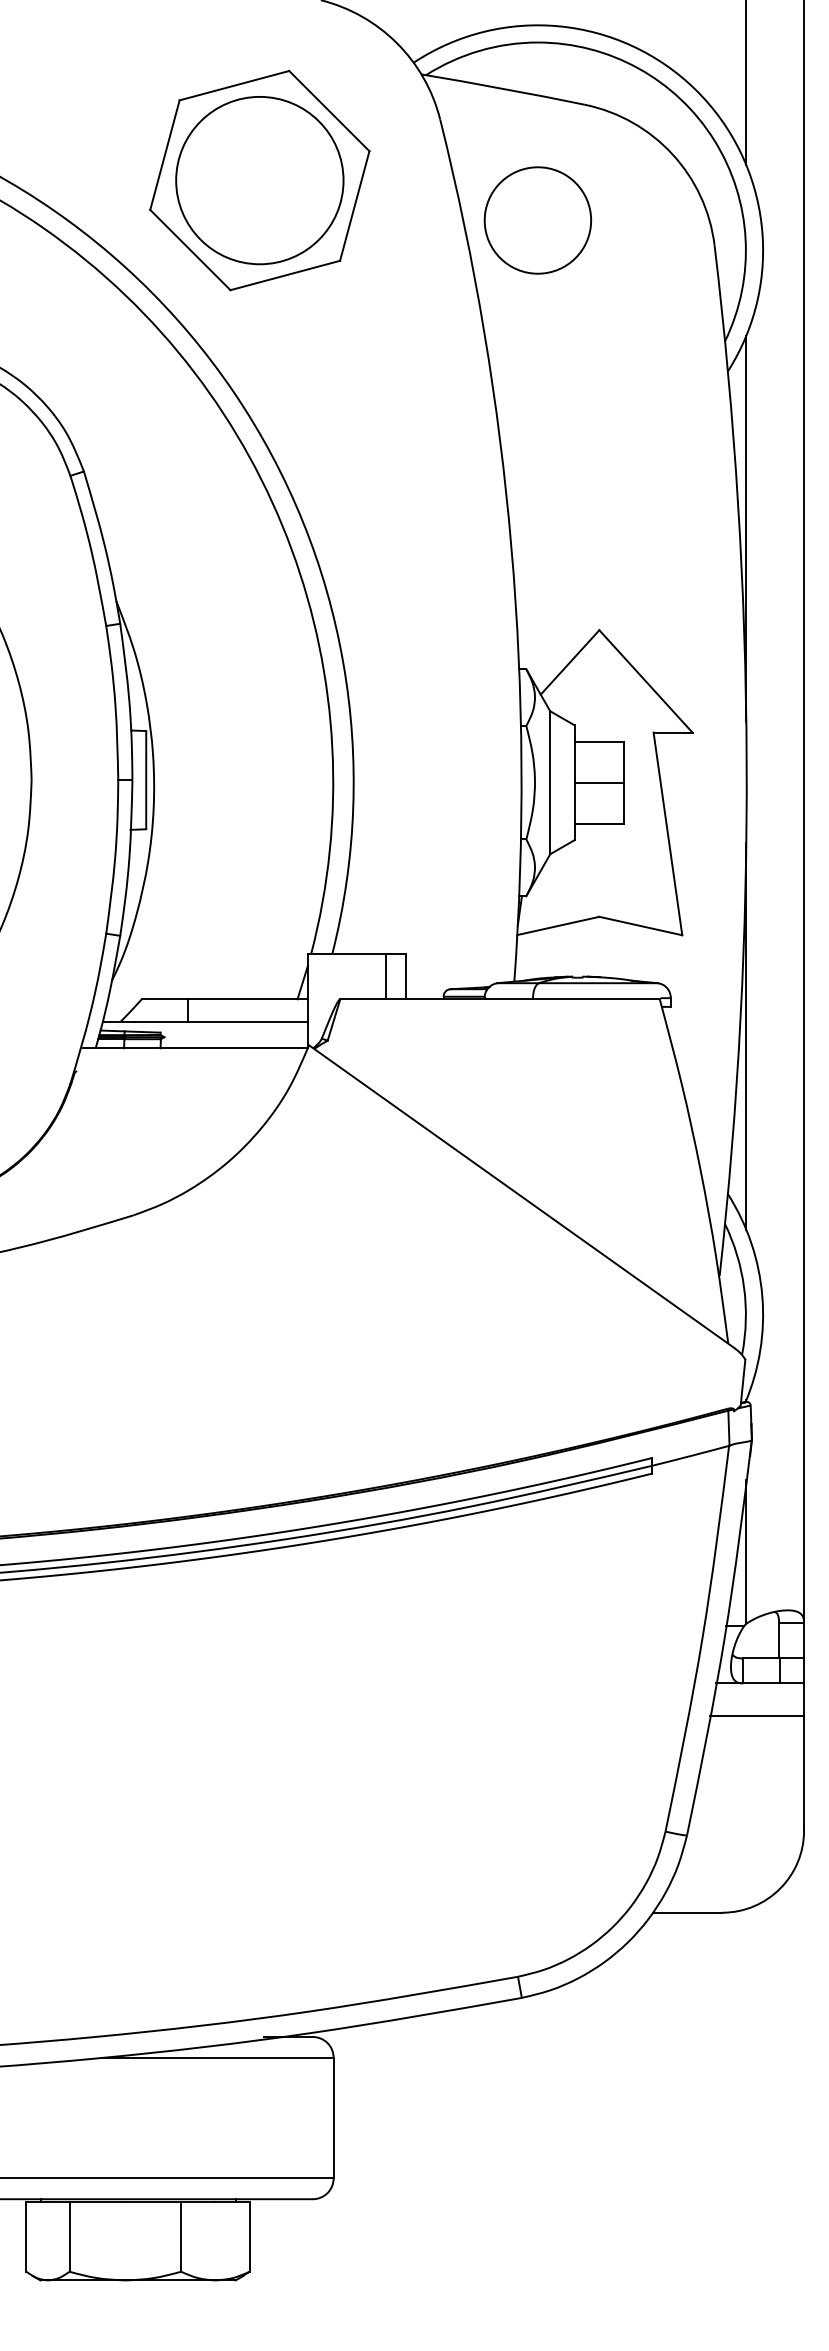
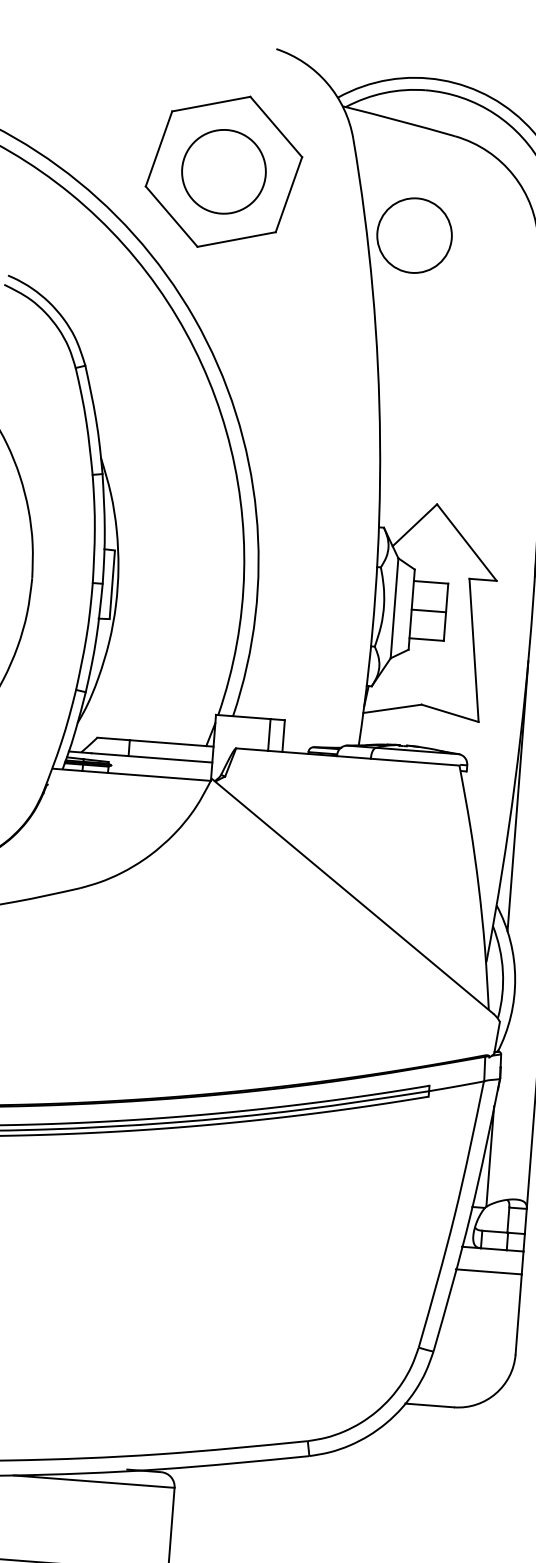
circle: (259, 180) -> (223, 171), size x0.71
circle: (537, 220) -> (414, 235), moved

